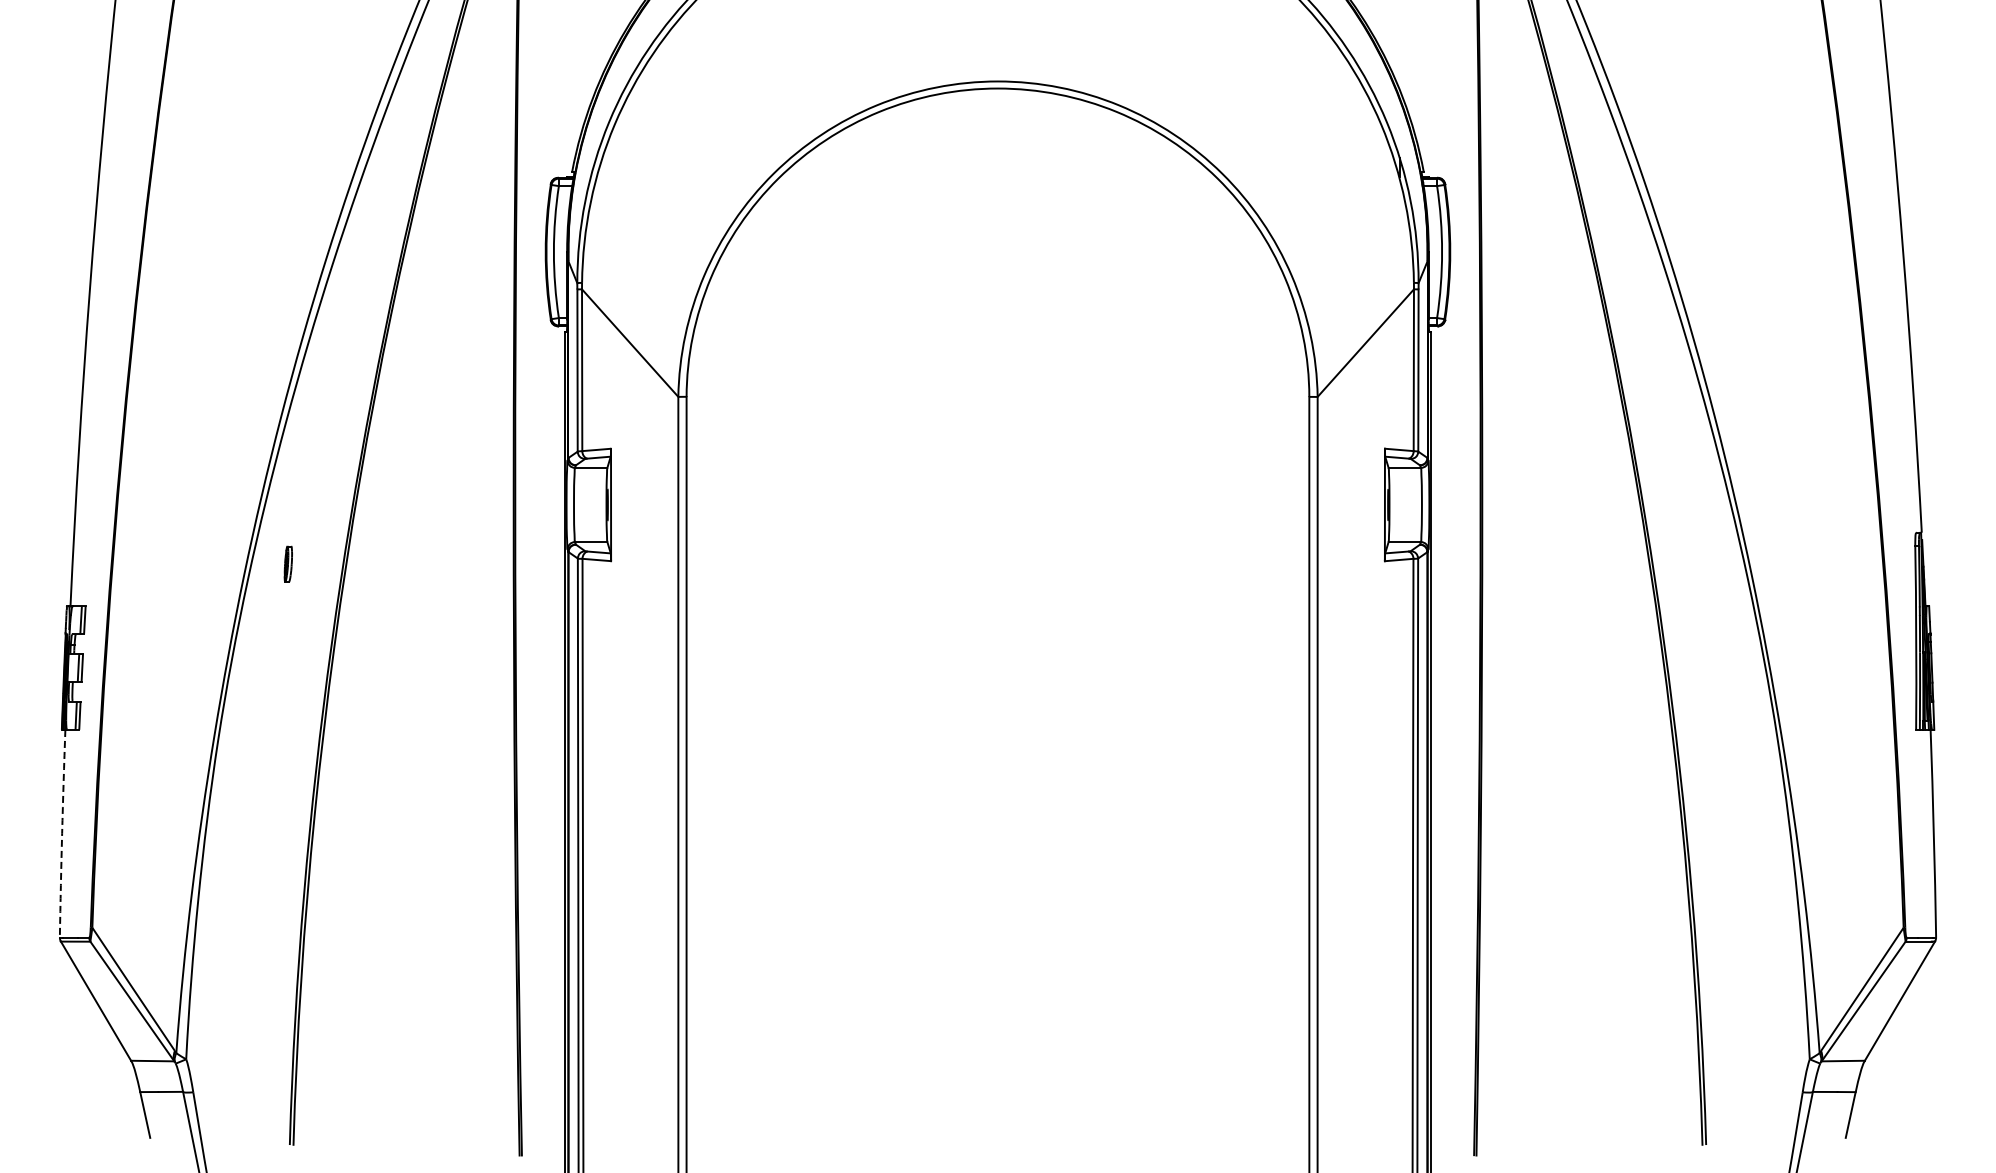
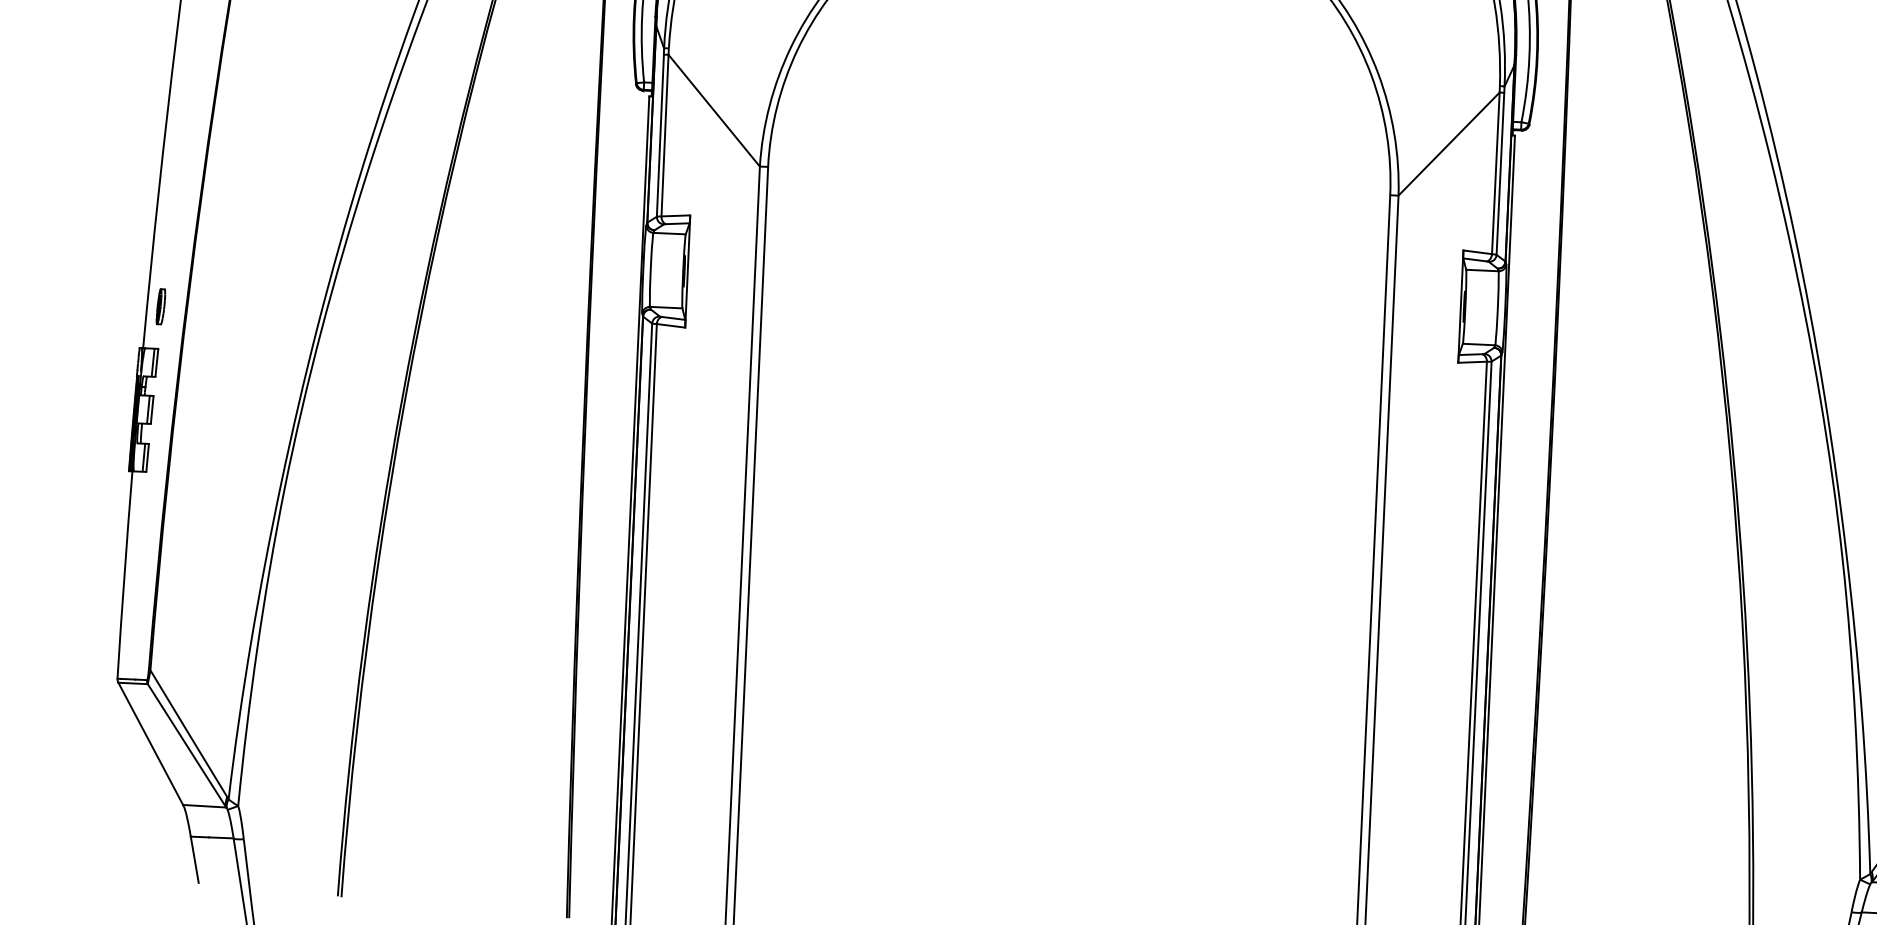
part: (287, 563) -> (160, 306), moved
arc: (62, 833) -> (124, 574), dashed -> solid

